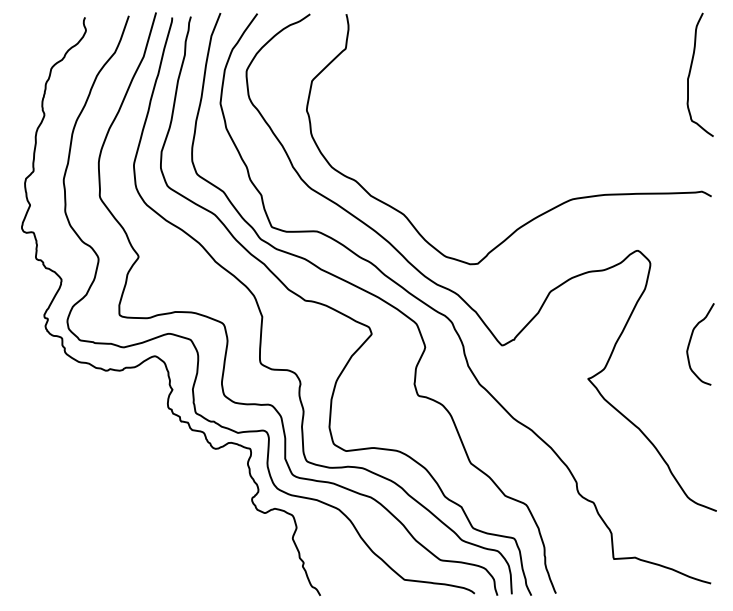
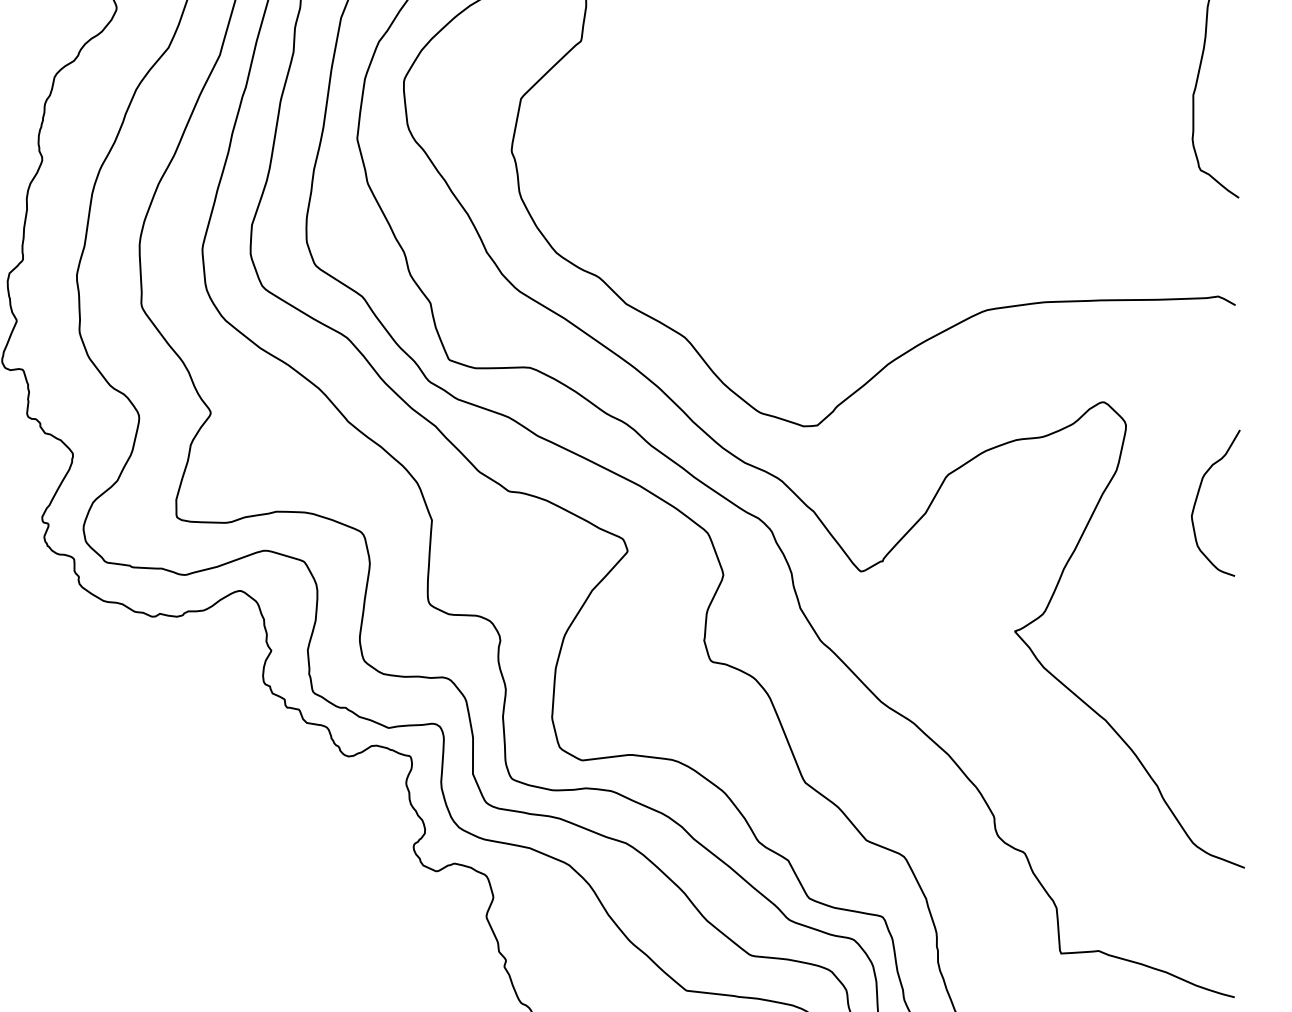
curve: (691, 340) -> (1199, 496), moved

